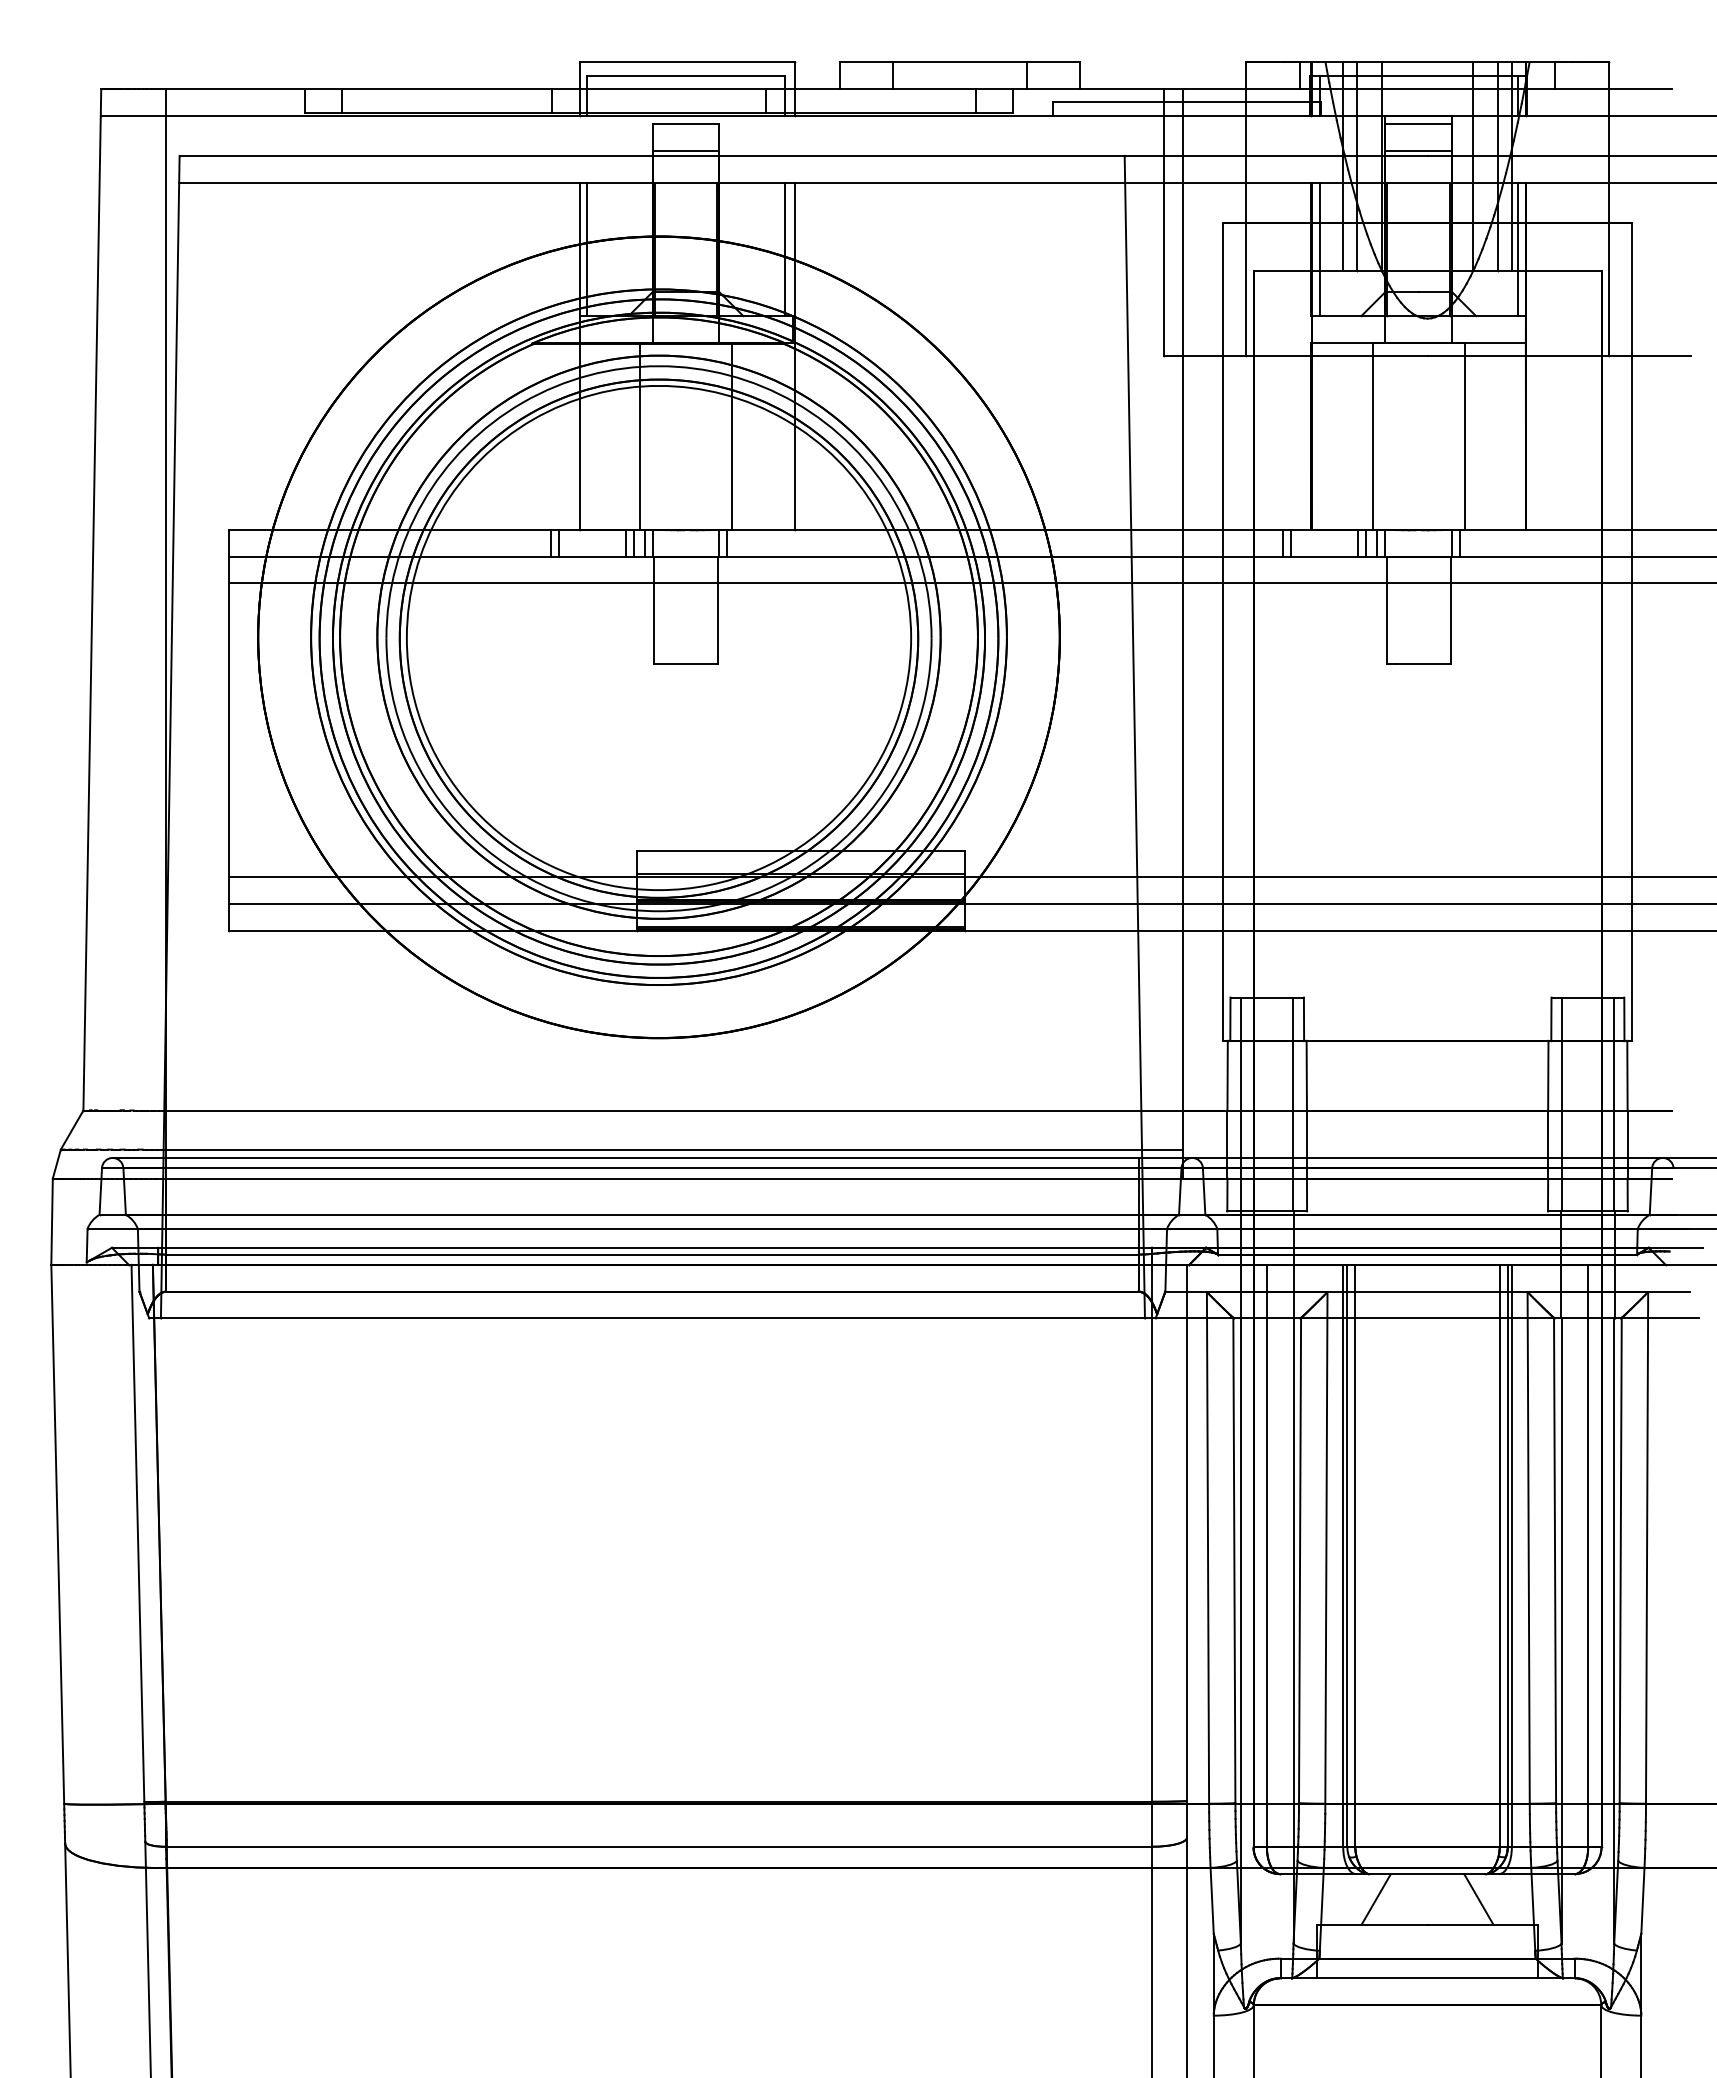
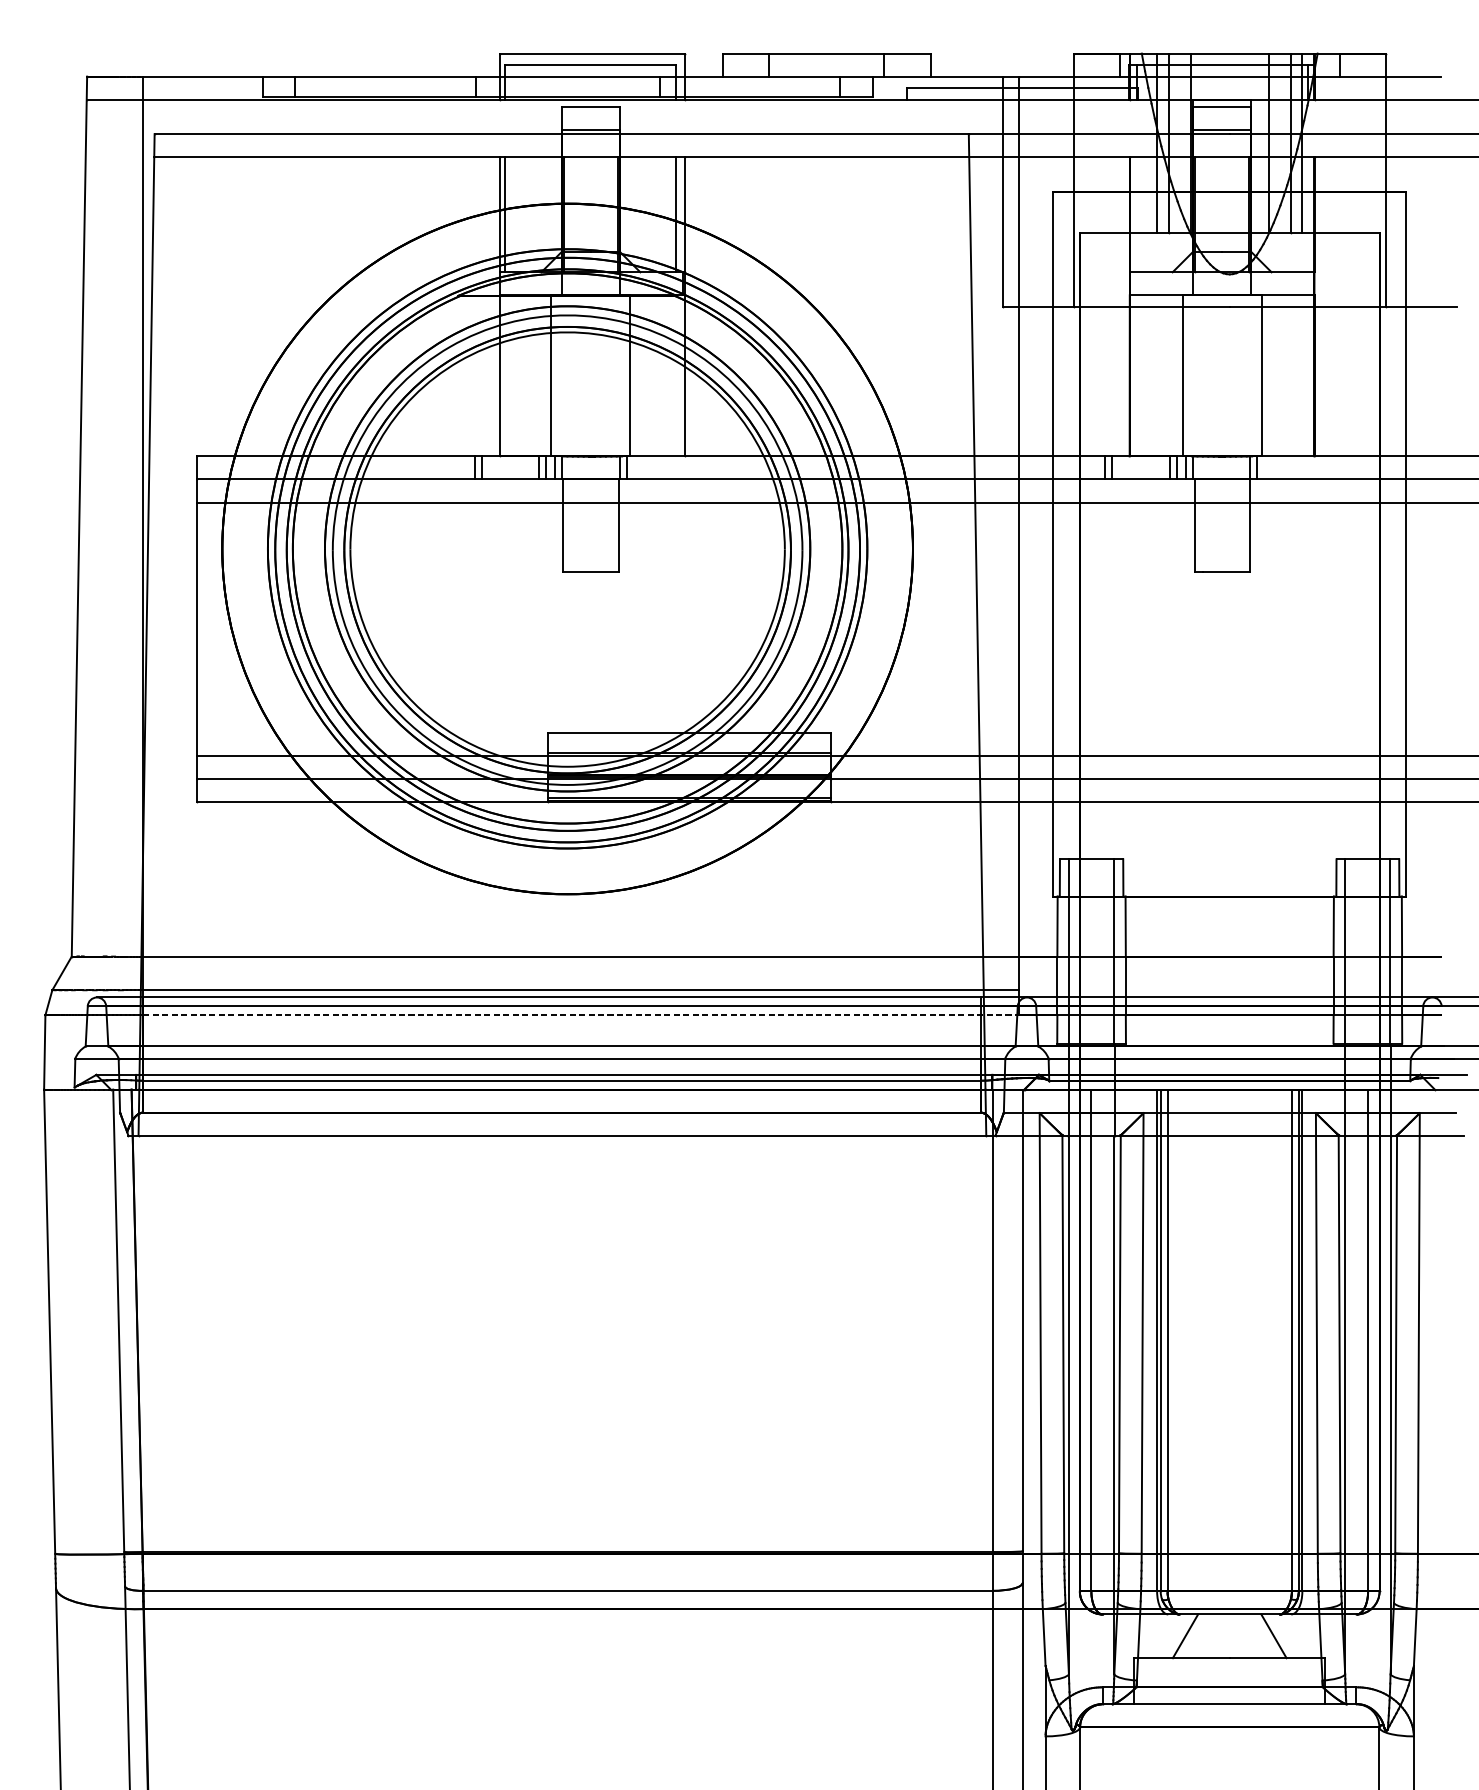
line: (1319, 249) -> (1136, 214), removed
line: (1517, 249) -> (1307, 214), removed
line: (674, 1178) -> (580, 1015), solid -> dashed

